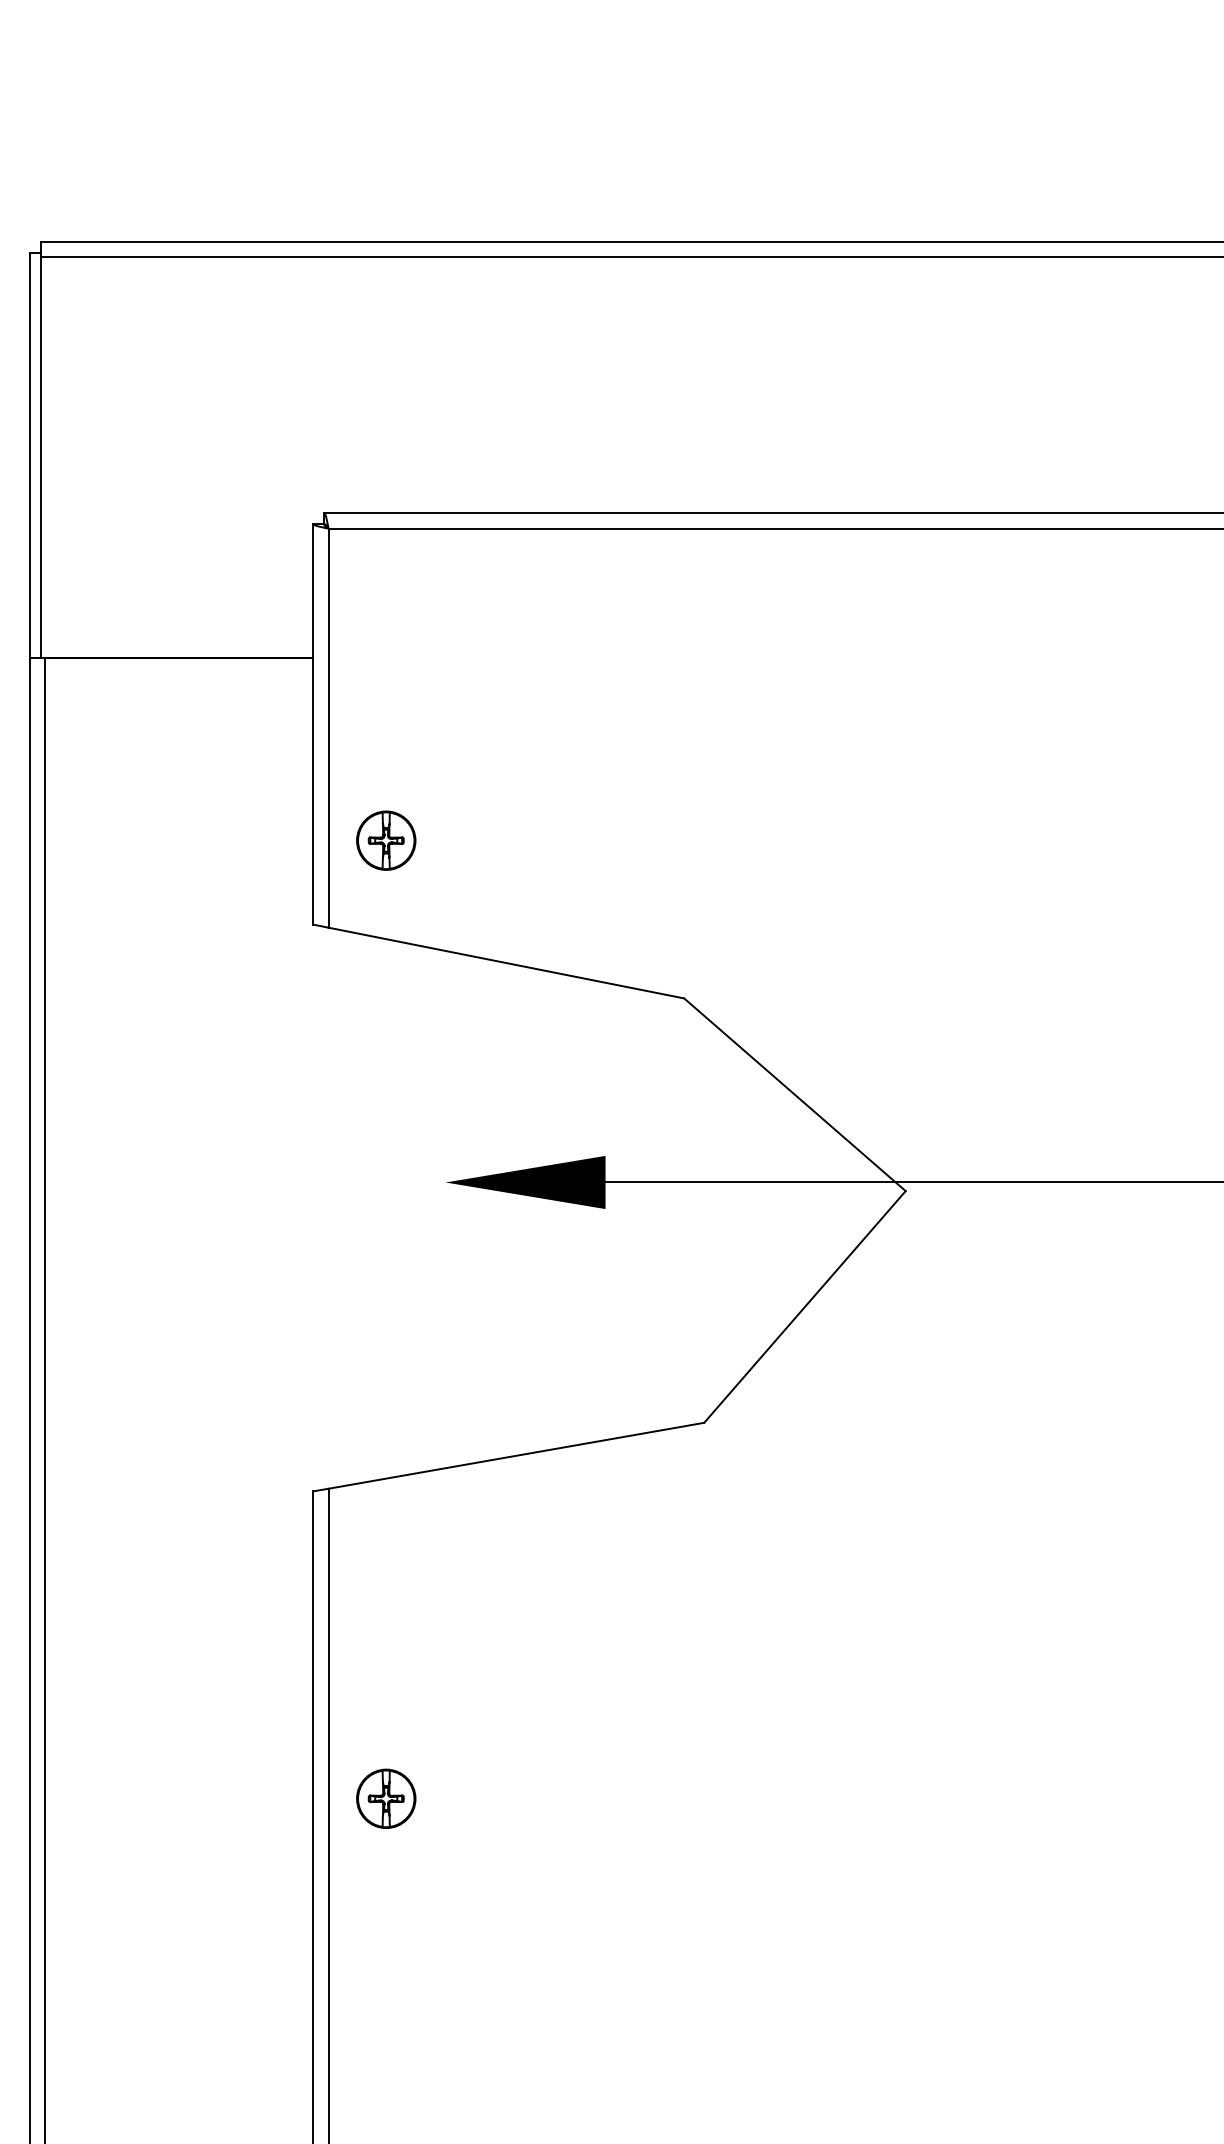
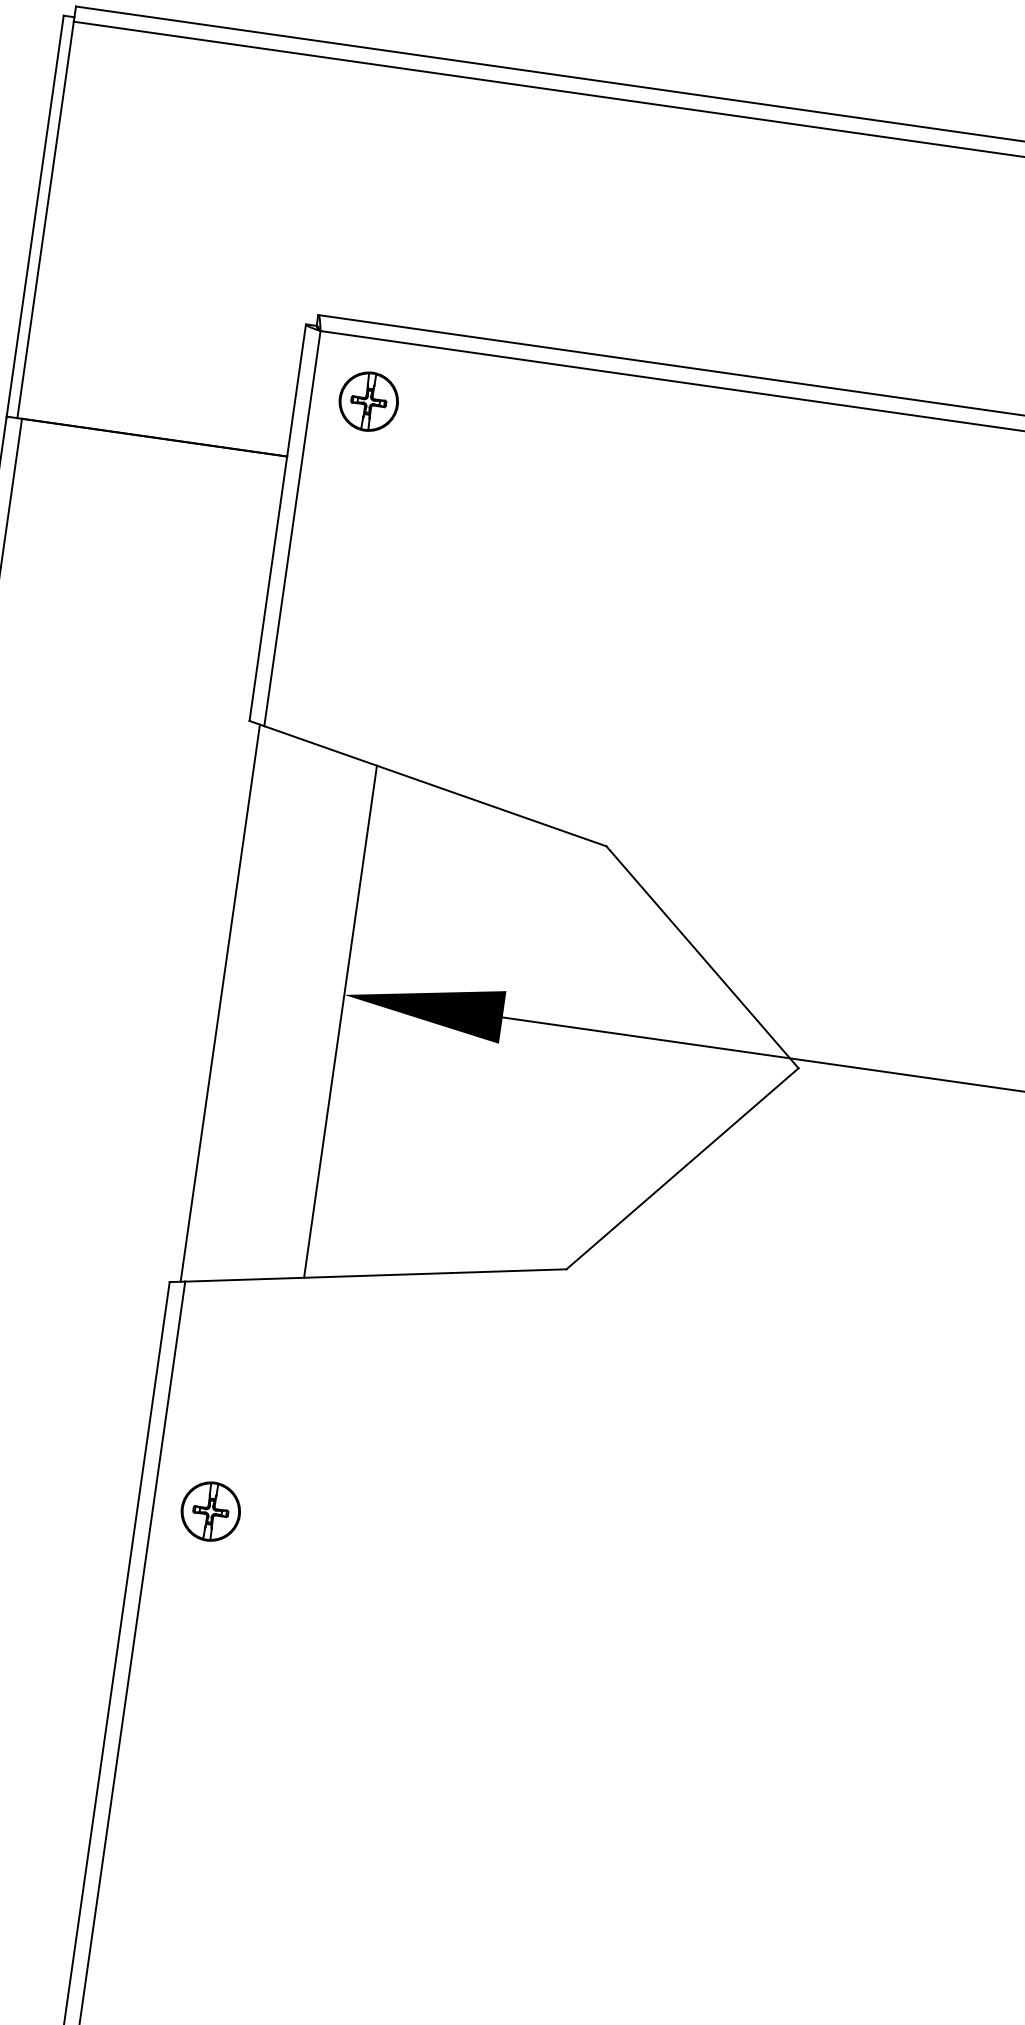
part: (386, 840) -> (369, 401), moved
line: (323, 1207) -> (219, 1002), added
line: (445, 1209) -> (340, 1021), added
part: (386, 1798) -> (211, 1511), moved

